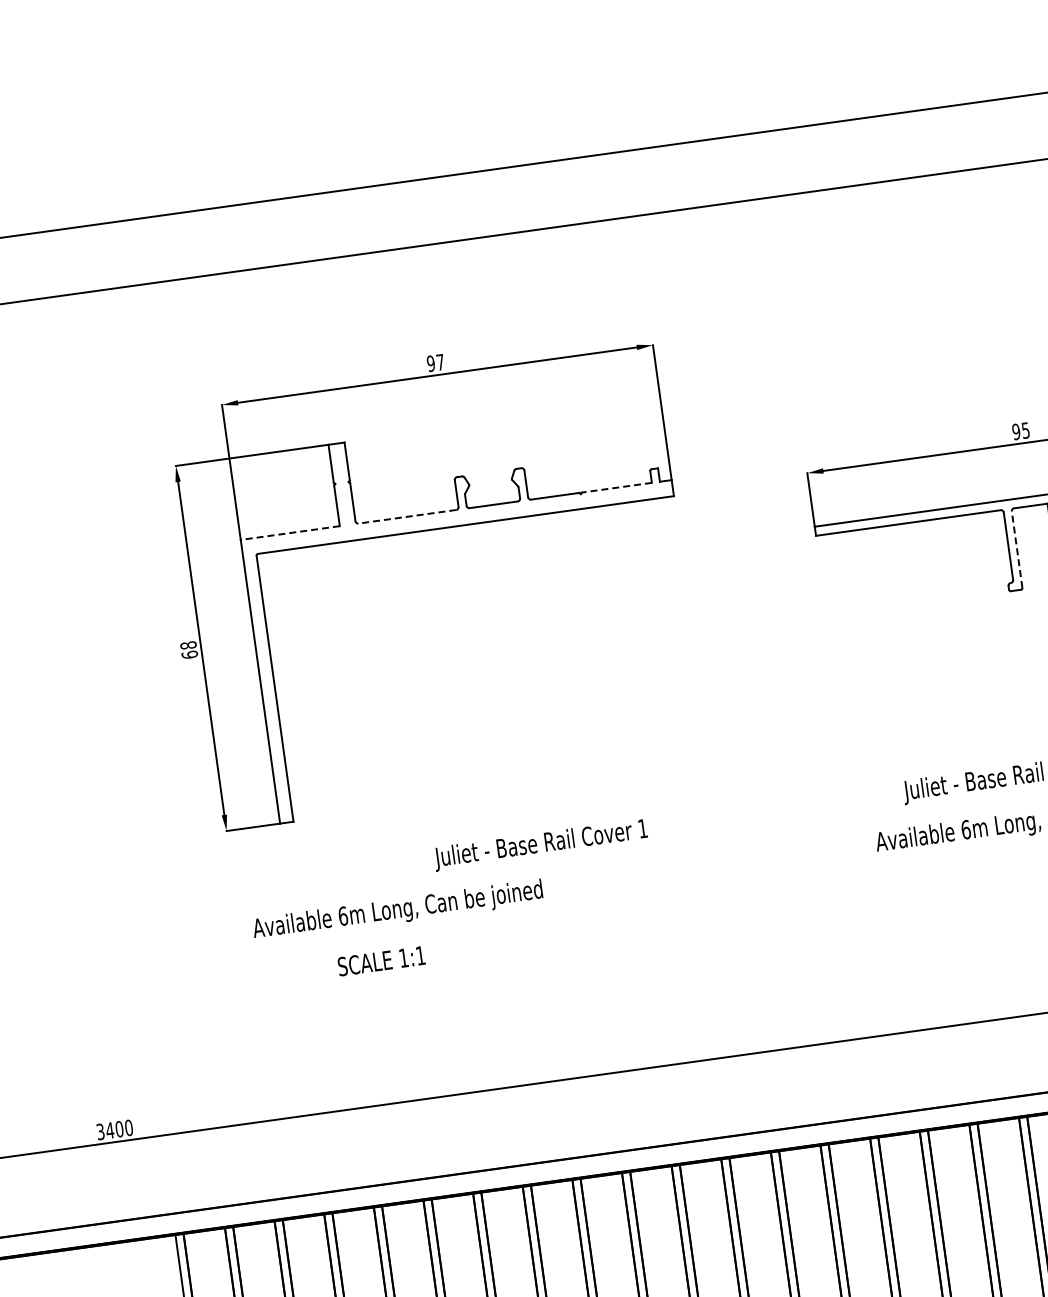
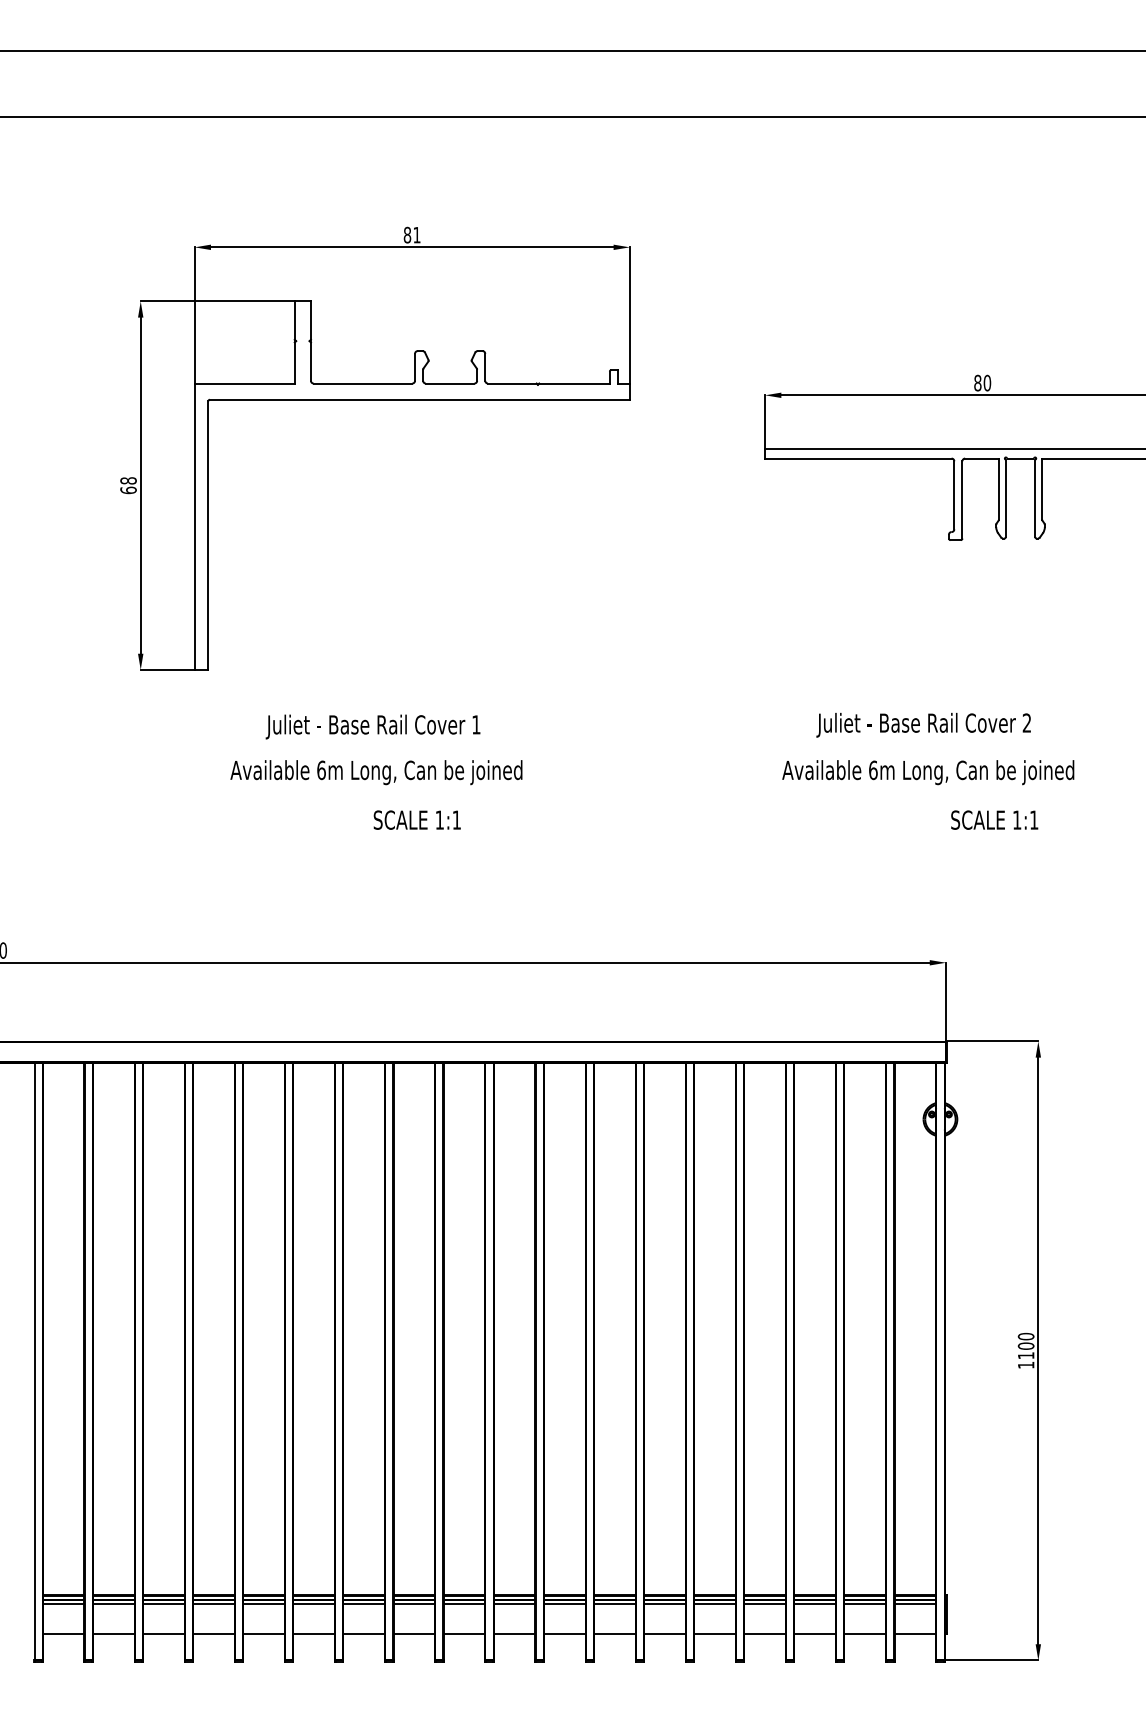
text: (435, 363) -> (411, 235), 97 -> 81
text: (1020, 430) -> (982, 382), 95 -> 80
line: (616, 487) -> (574, 383), dashed -> solid
line: (406, 516) -> (362, 383), dashed -> solid
line: (290, 533) -> (244, 383), dashed -> solid
line: (1017, 549) -> (962, 499), dashed -> solid
text: (540, 844) -> (372, 726), moved
text: (397, 910) -> (376, 772), moved
text: (380, 960) -> (416, 819), moved

